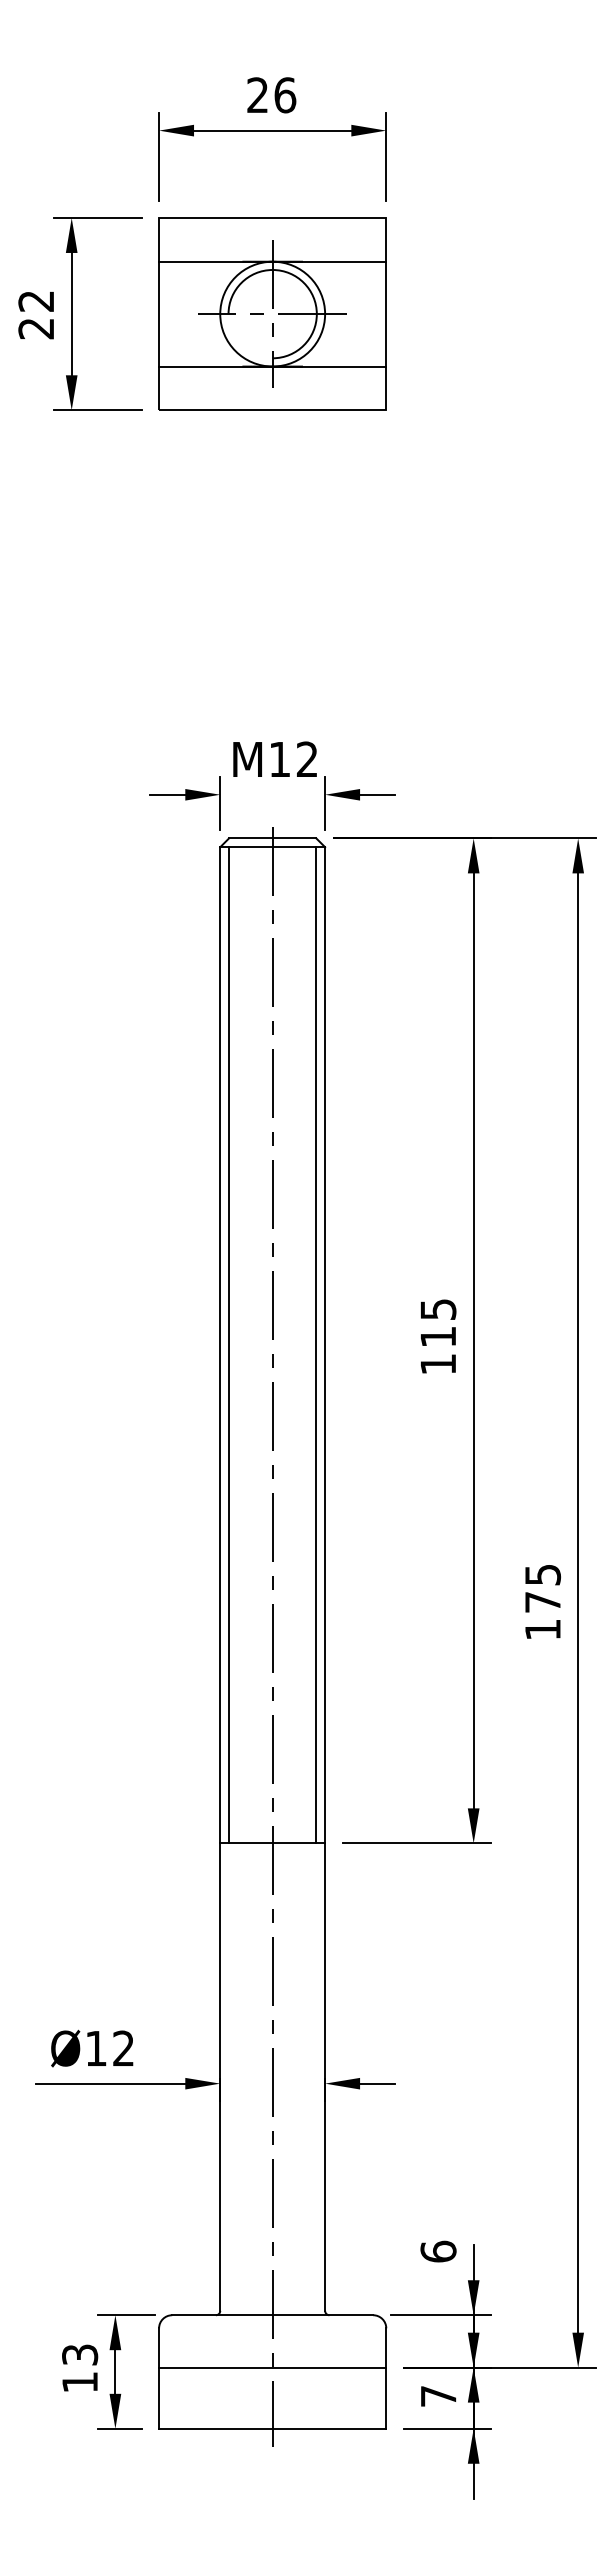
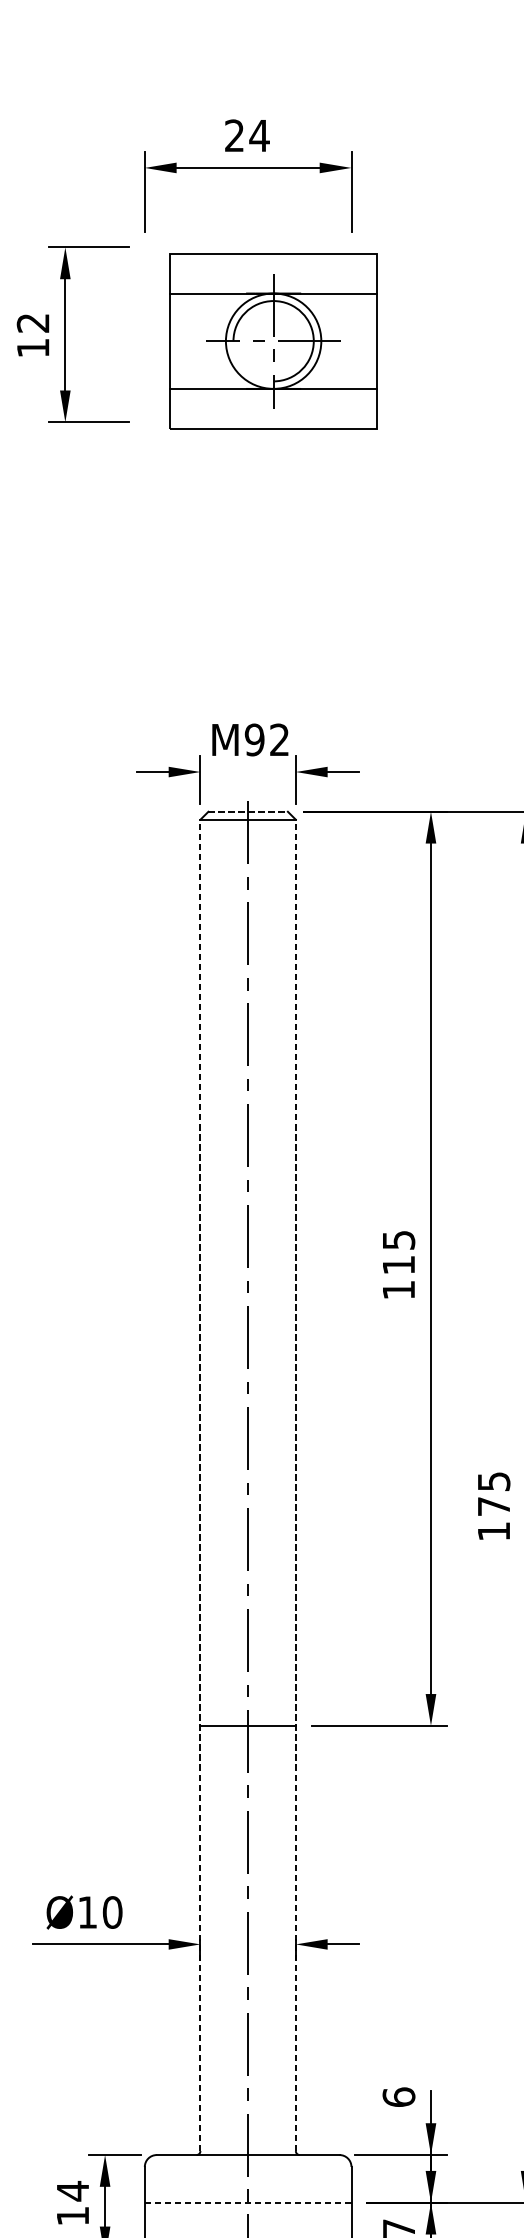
text: (284, 95) -> (258, 135), 26 -> 24
part: (272, 313) -> (273, 340), moved
text: (35, 329) -> (32, 348), 22 -> 12
text: (279, 759) -> (254, 739), 12 -> 92
line: (272, 838) -> (247, 811), solid -> dashed
line: (229, 1345) -> (208, 1272), removed
line: (315, 1345) -> (287, 1272), removed
line: (220, 1579) -> (200, 1485), solid -> dashed
line: (325, 1579) -> (296, 1485), solid -> dashed
text: (123, 2048) -> (112, 1912), Ø12 -> Ø10
text: (80, 2354) -> (73, 2190), 13 -> 14
line: (272, 2367) -> (247, 2202), solid -> dashed

